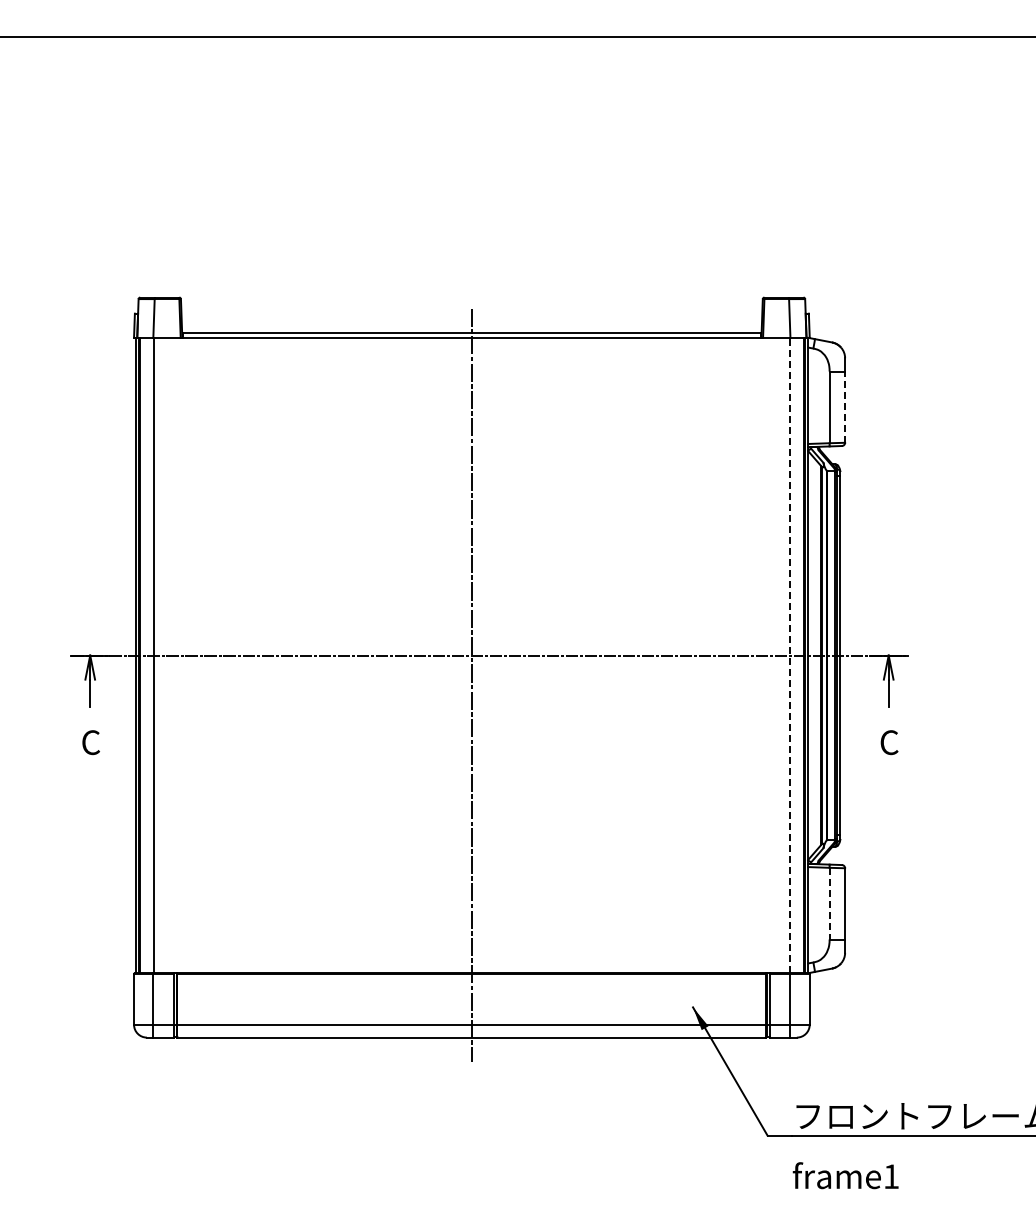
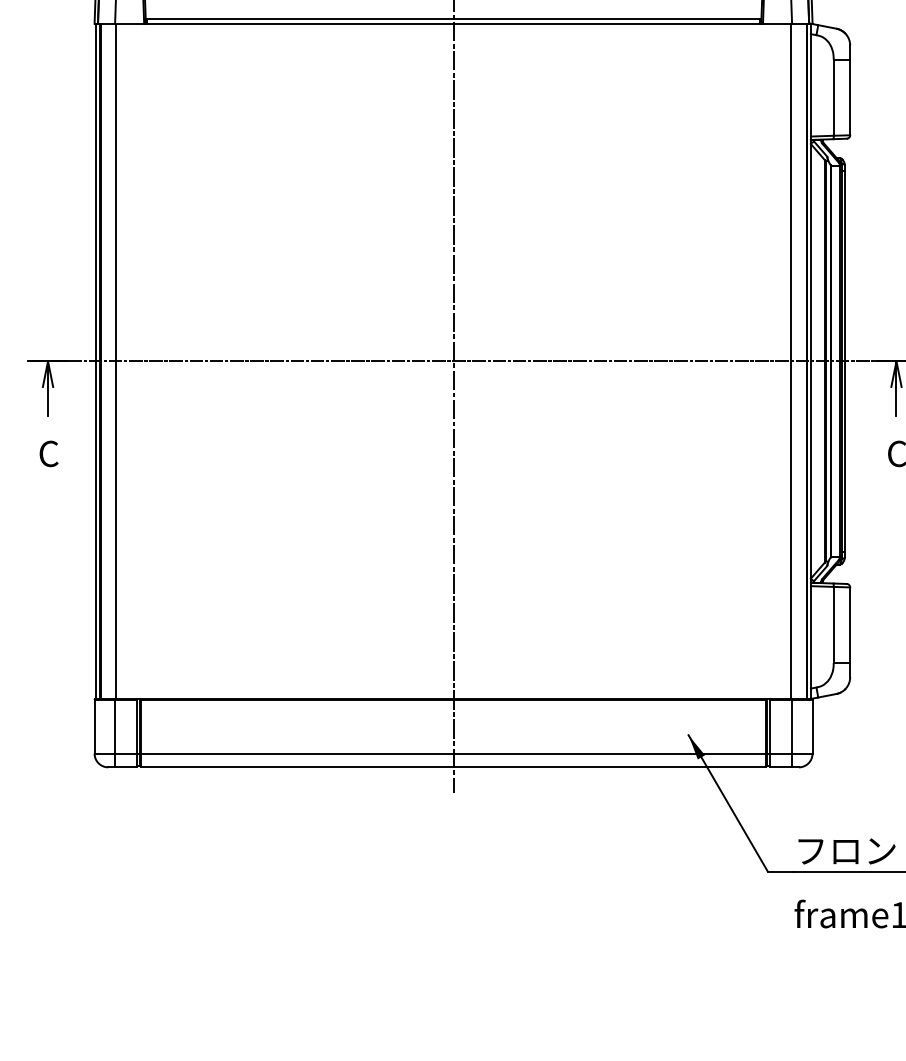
line: (845, 407) -> (850, 97), dashed -> solid
line: (789, 655) -> (791, 361), dashed -> solid
line: (829, 903) -> (833, 624), dashed -> solid

